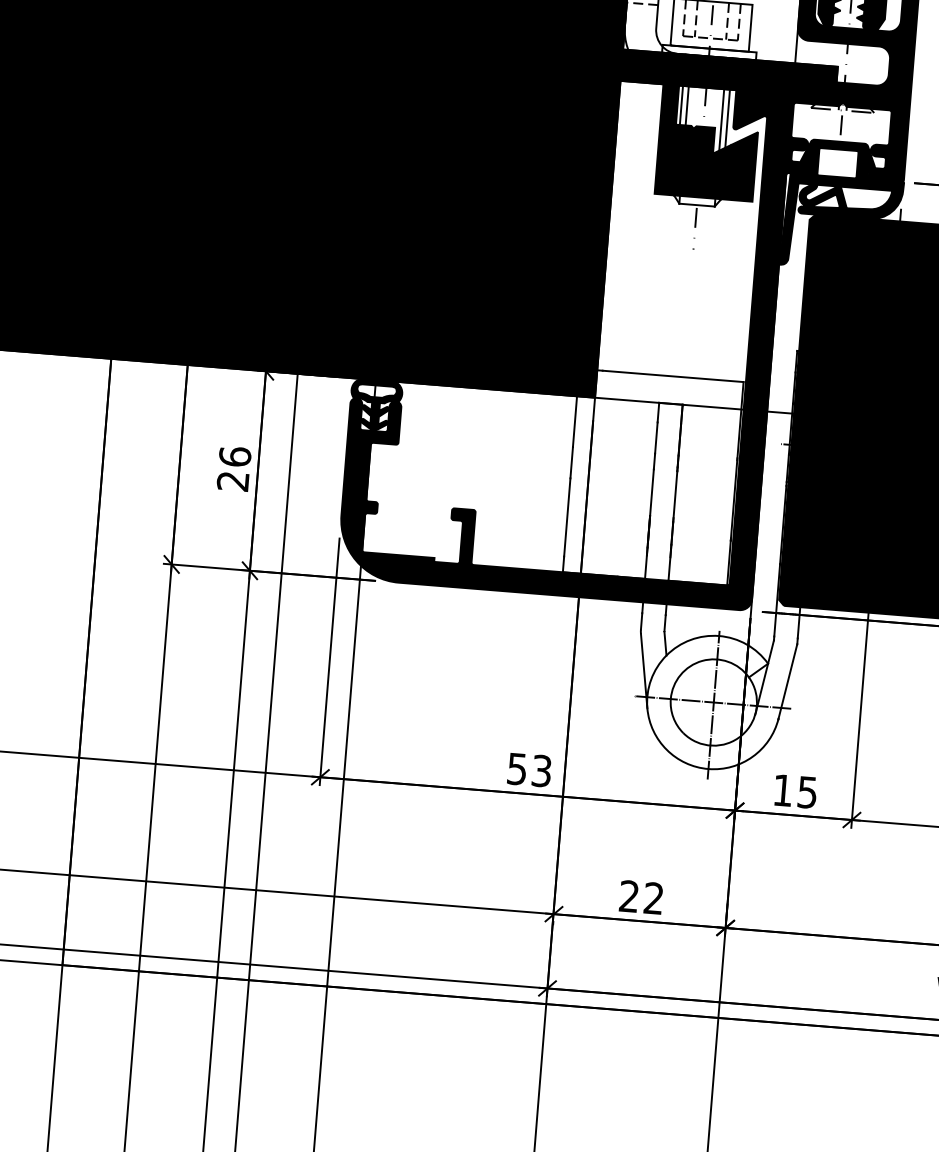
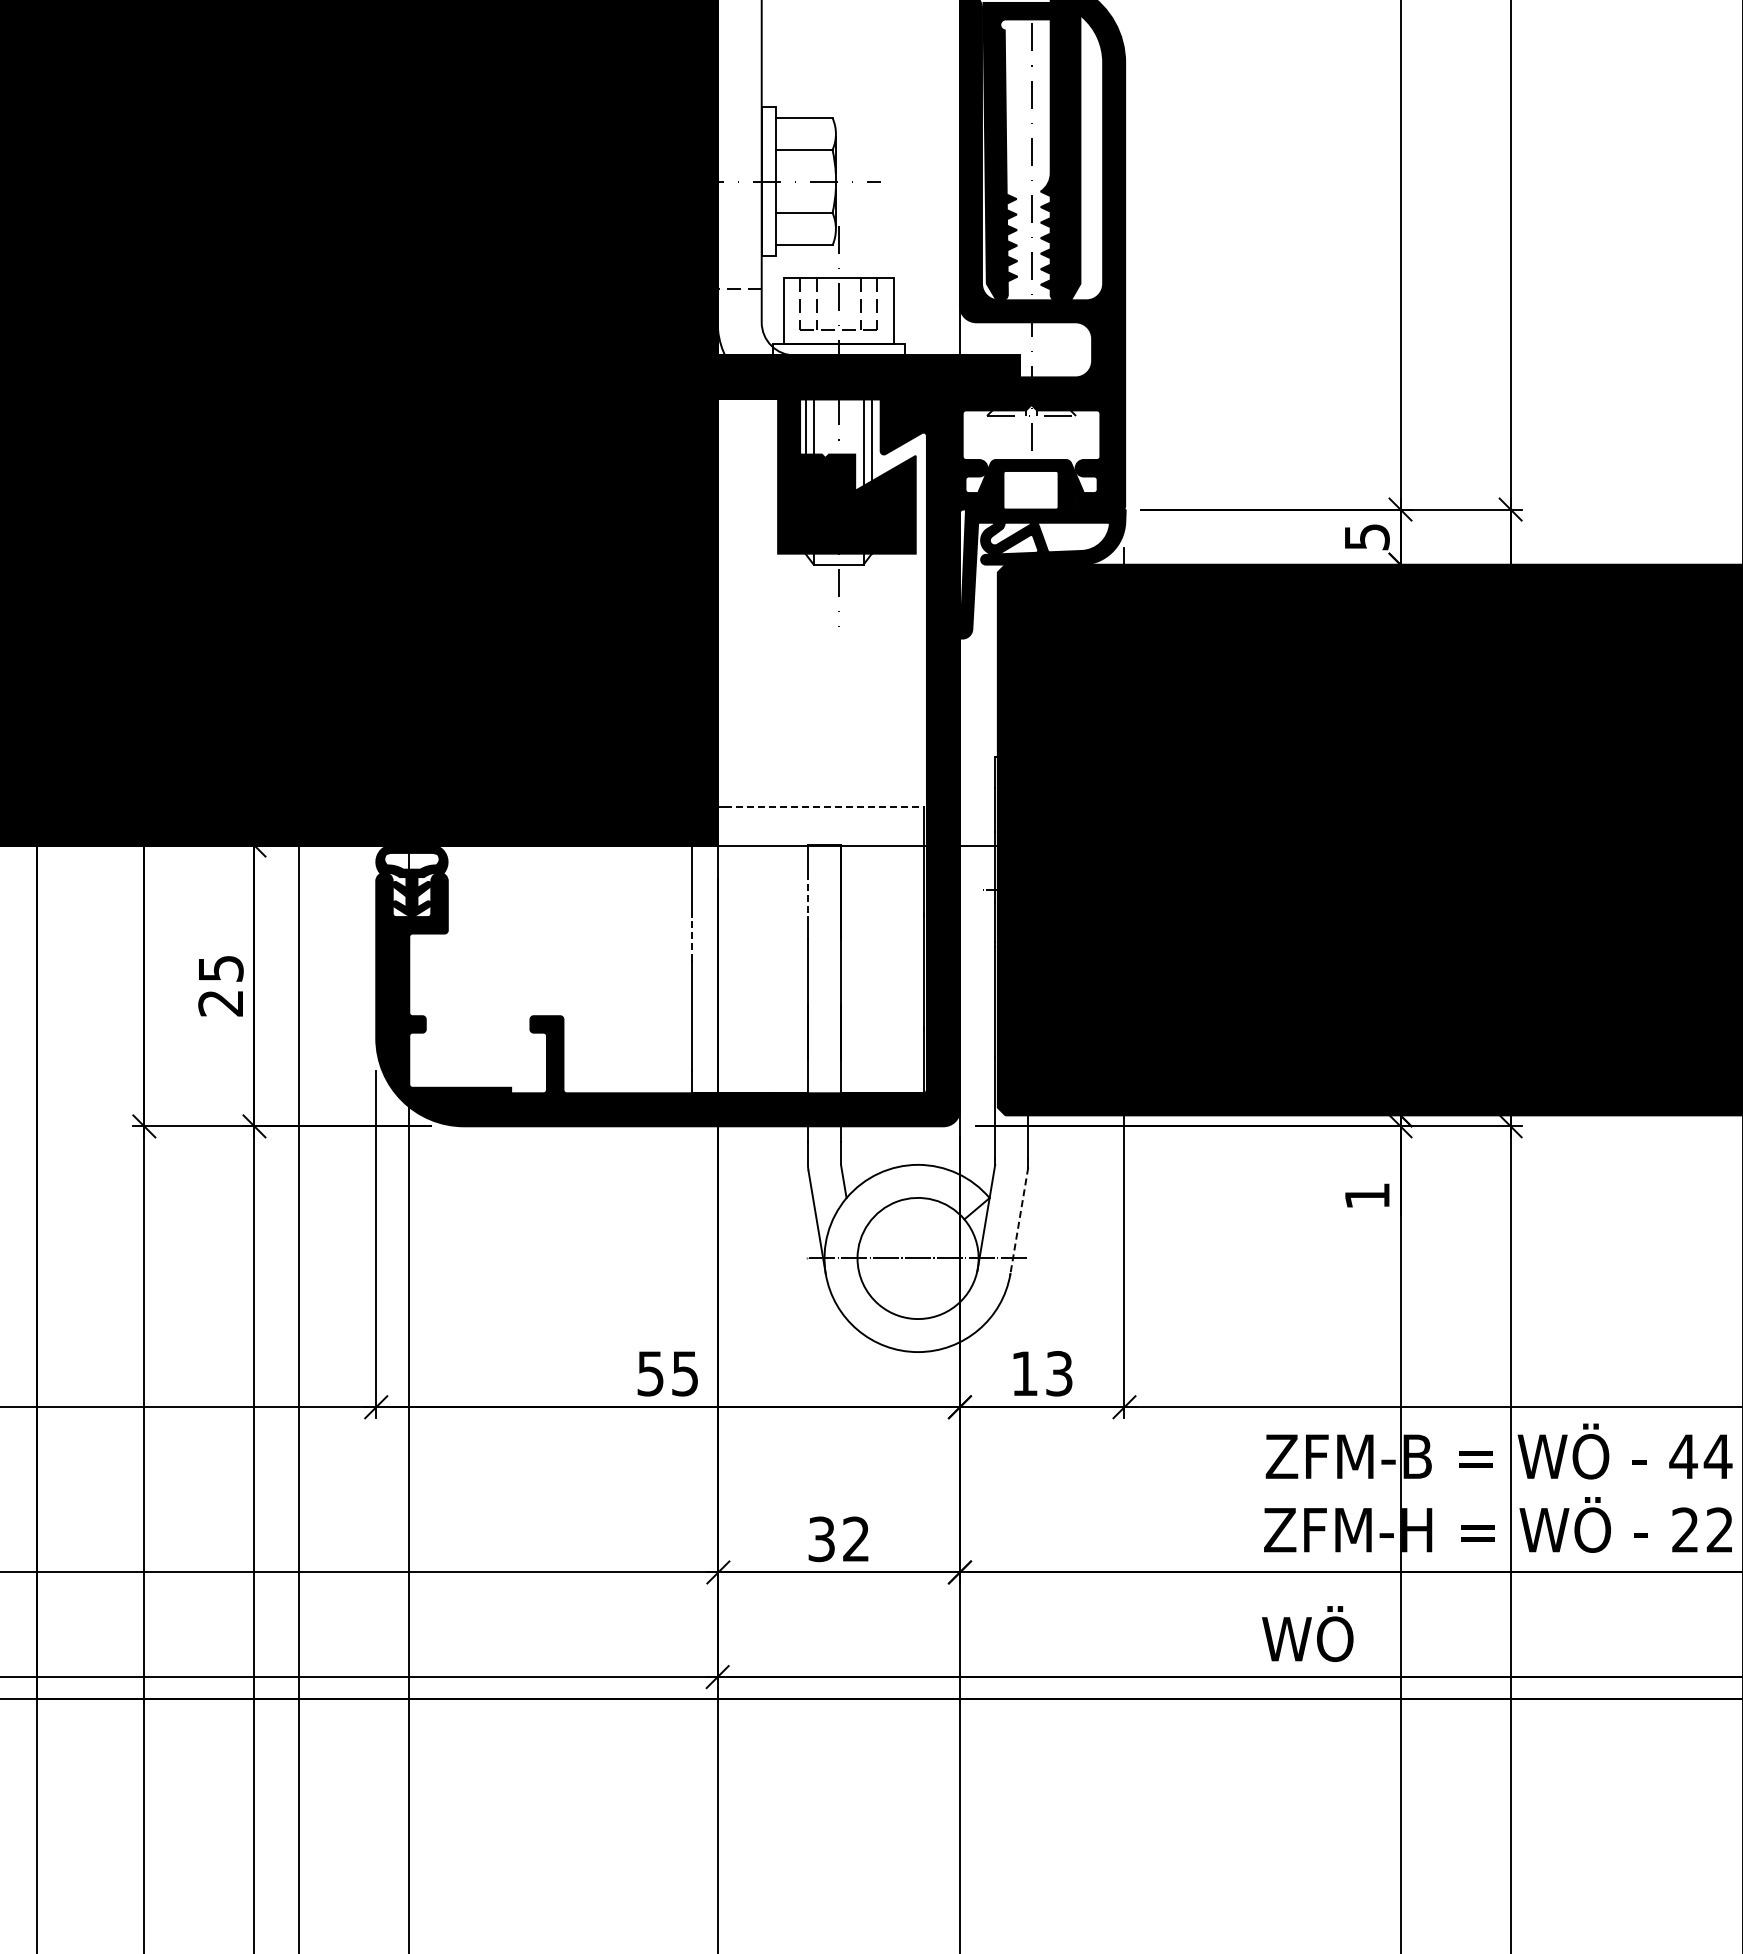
line: (673, 376) -> (824, 806), solid -> dashed
line: (656, 438) -> (807, 895), solid -> dashed
text: (234, 456) -> (220, 968), 26 -> 25
line: (571, 462) -> (692, 938), solid -> dashed
line: (788, 681) -> (1019, 1220), solid -> dashed
line: (713, 704) -> (918, 1261), removed
text: (542, 770) -> (685, 1373), 53 -> 55
text: (807, 792) -> (1059, 1373), 15 -> 13
text: (629, 896) -> (821, 1539), 22 -> 32

